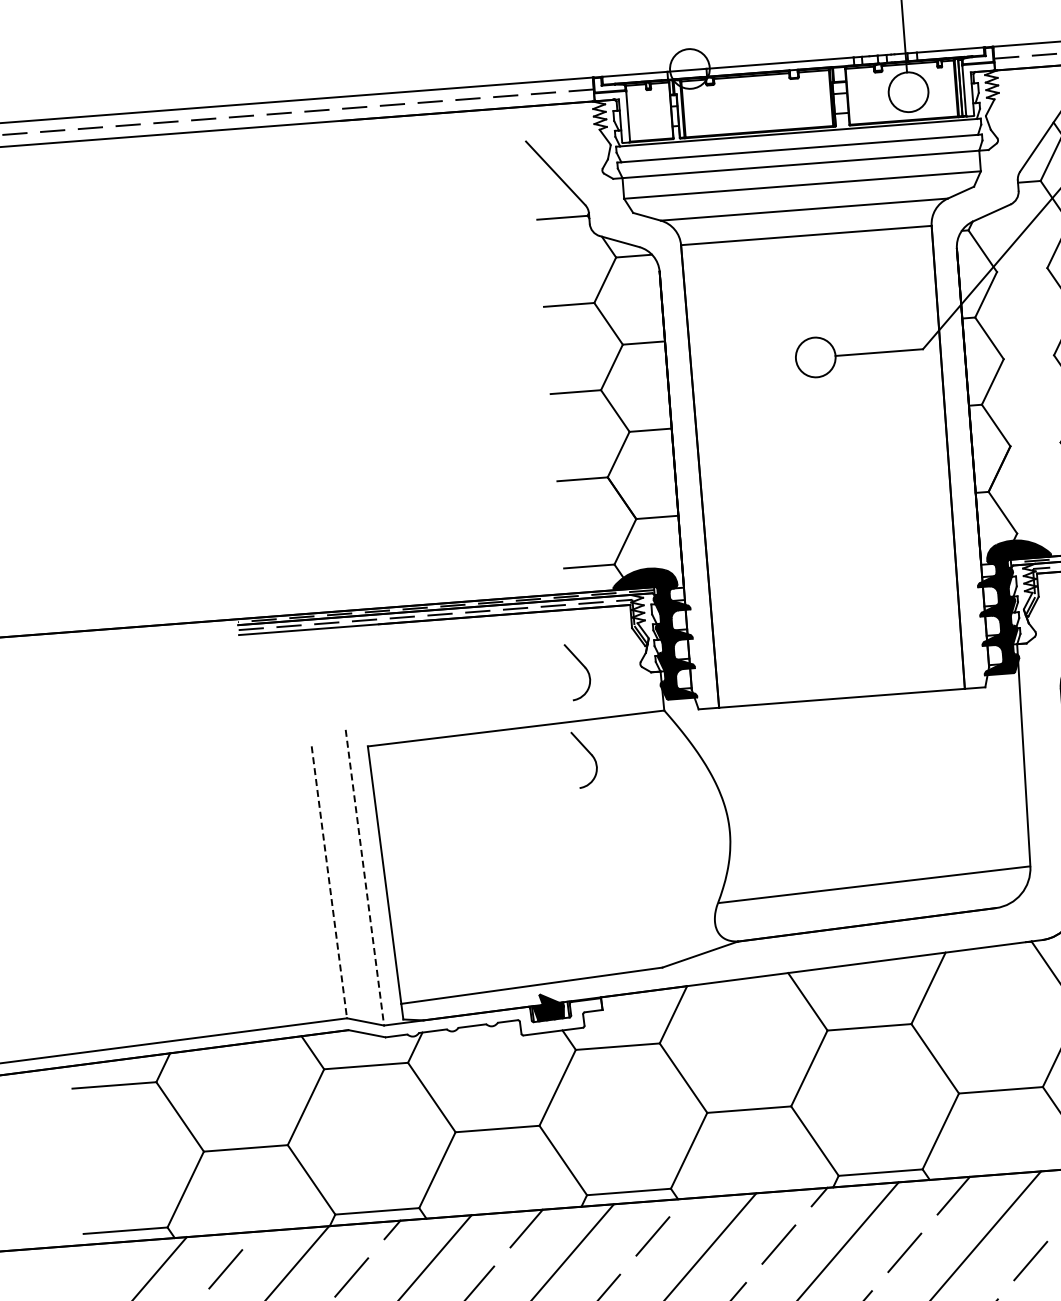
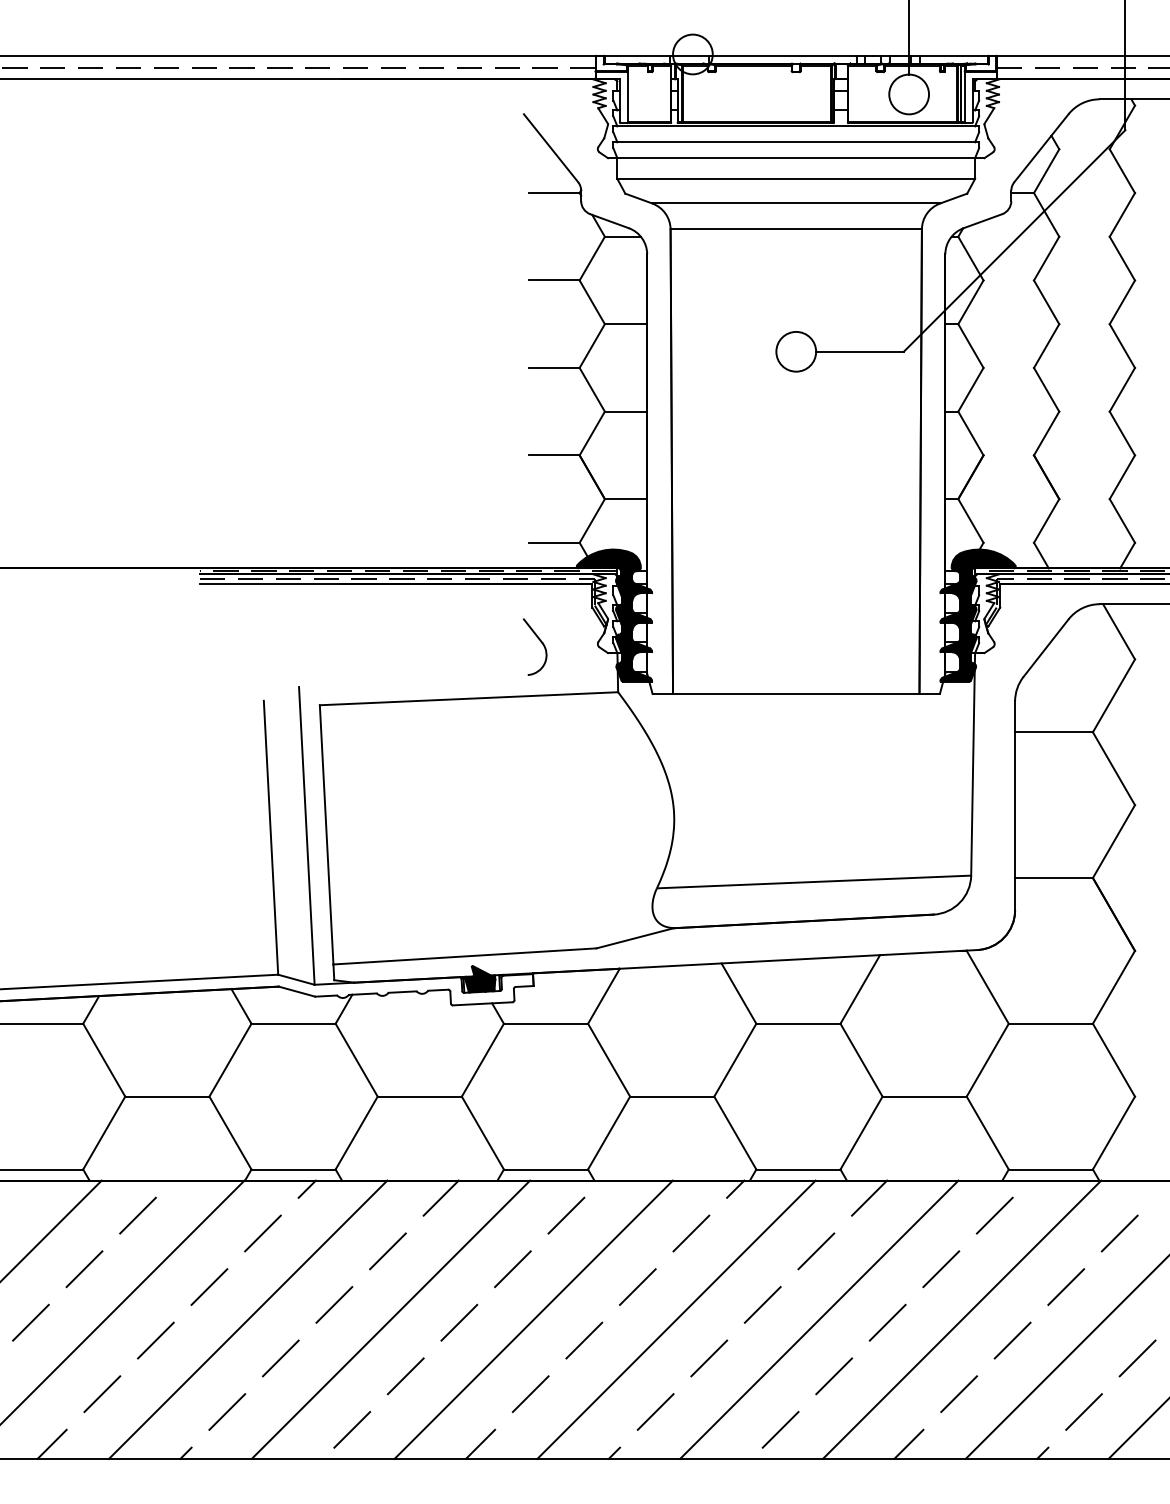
part: (589, 754) -> (540, 730), removed
line: (364, 878) -> (306, 836), dashed -> solid
line: (329, 883) -> (271, 838), dashed -> solid

